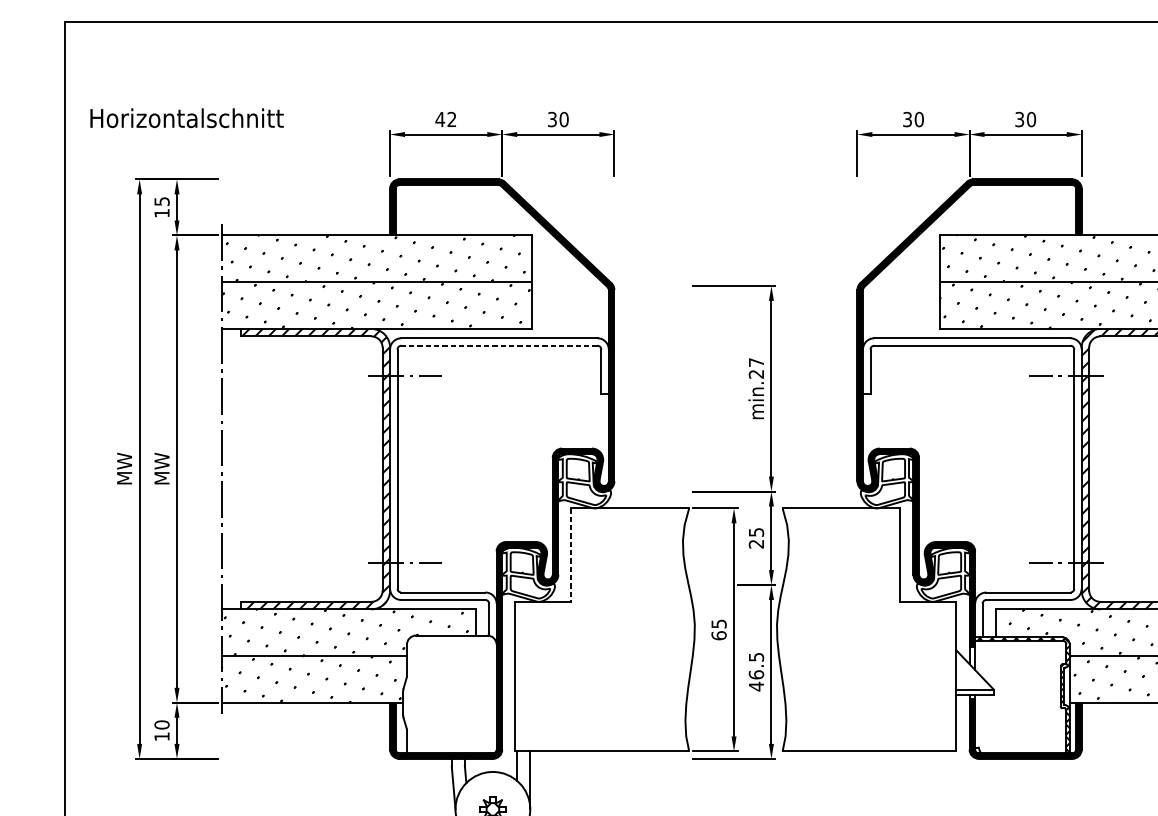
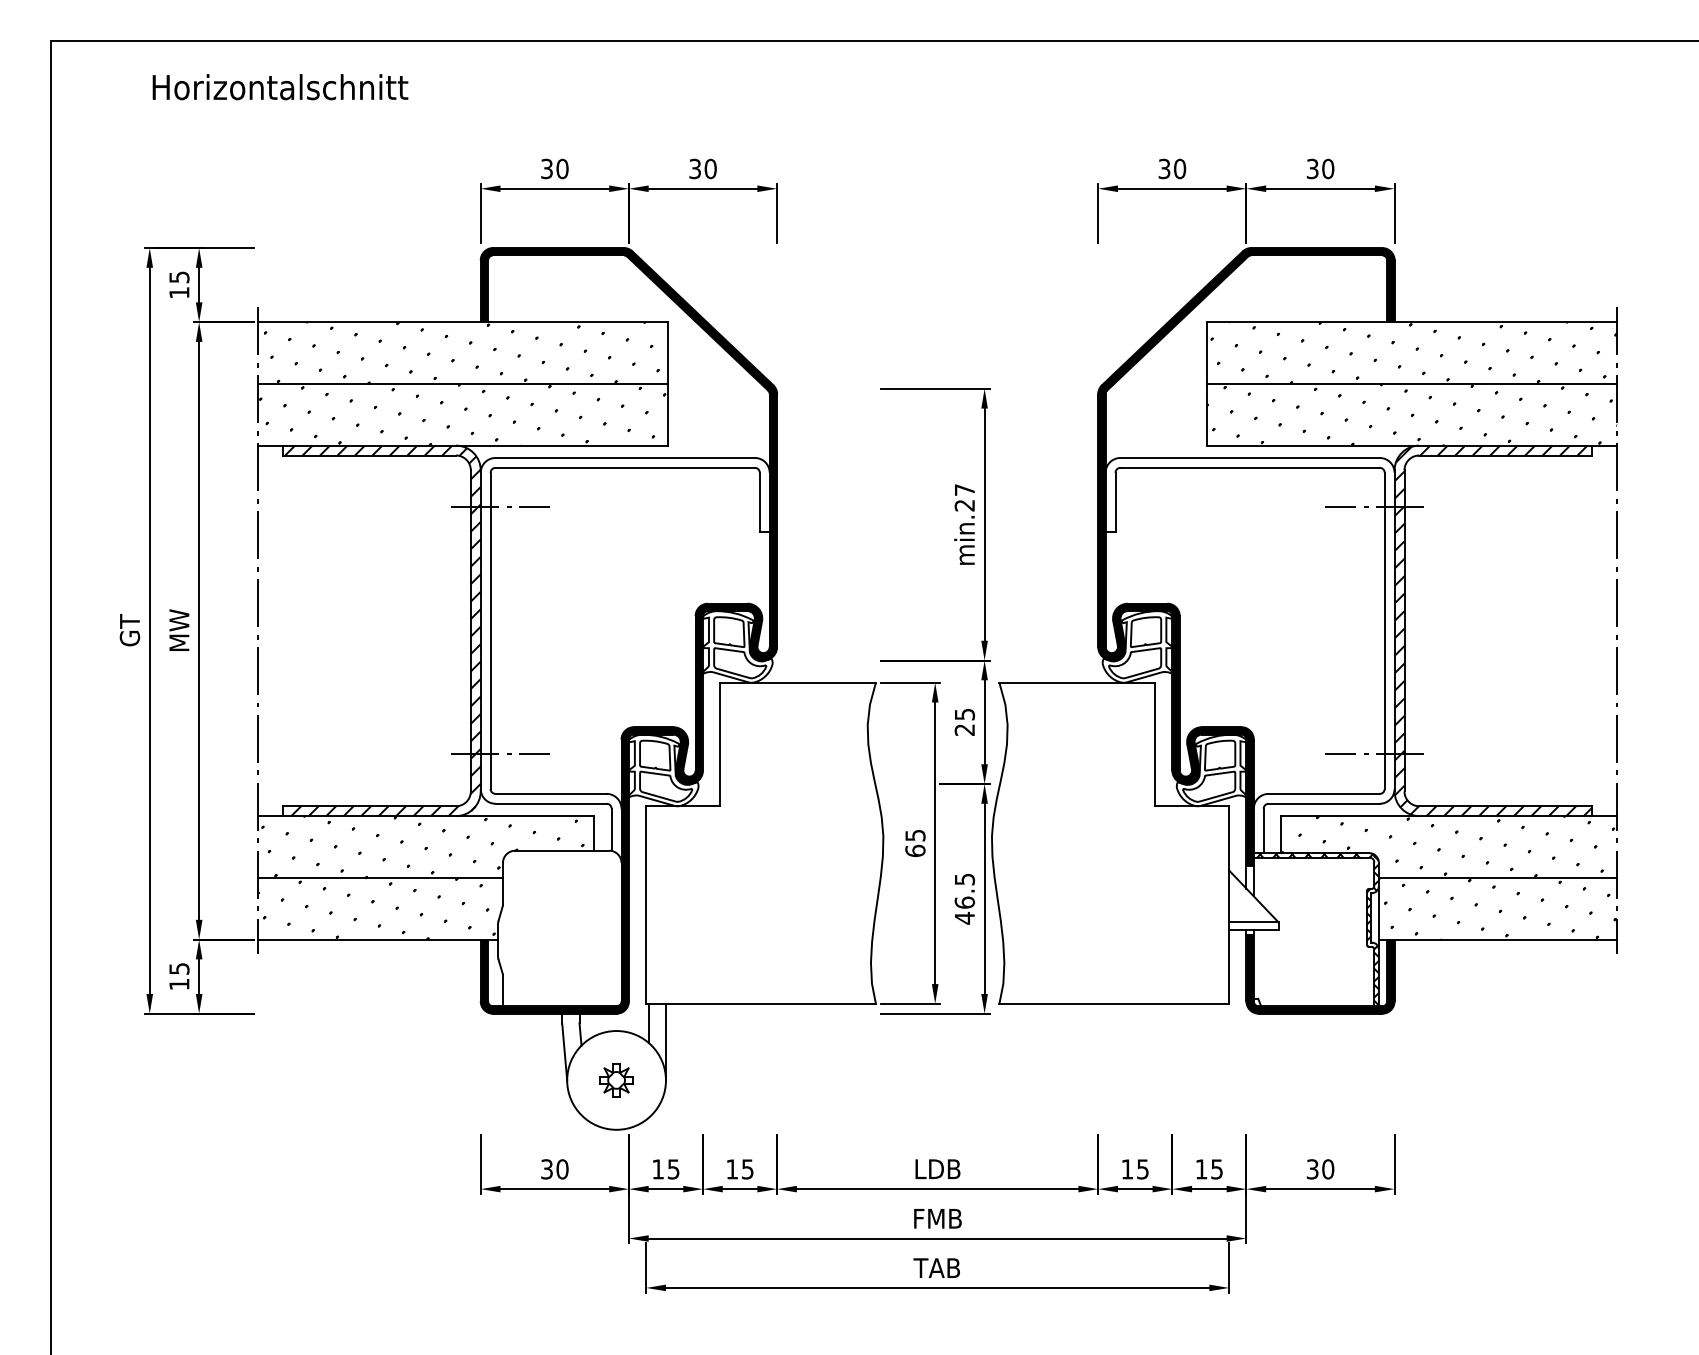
text: (187, 118) -> (280, 87), moved
text: (445, 119) -> (554, 168), 42 -> 30
line: (499, 345) -> (625, 467), dashed -> solid
text: (124, 468) -> (129, 629), MW -> GT
line: (571, 555) -> (720, 744), dashed -> solid
text: (162, 724) -> (179, 968), 10 -> 15

